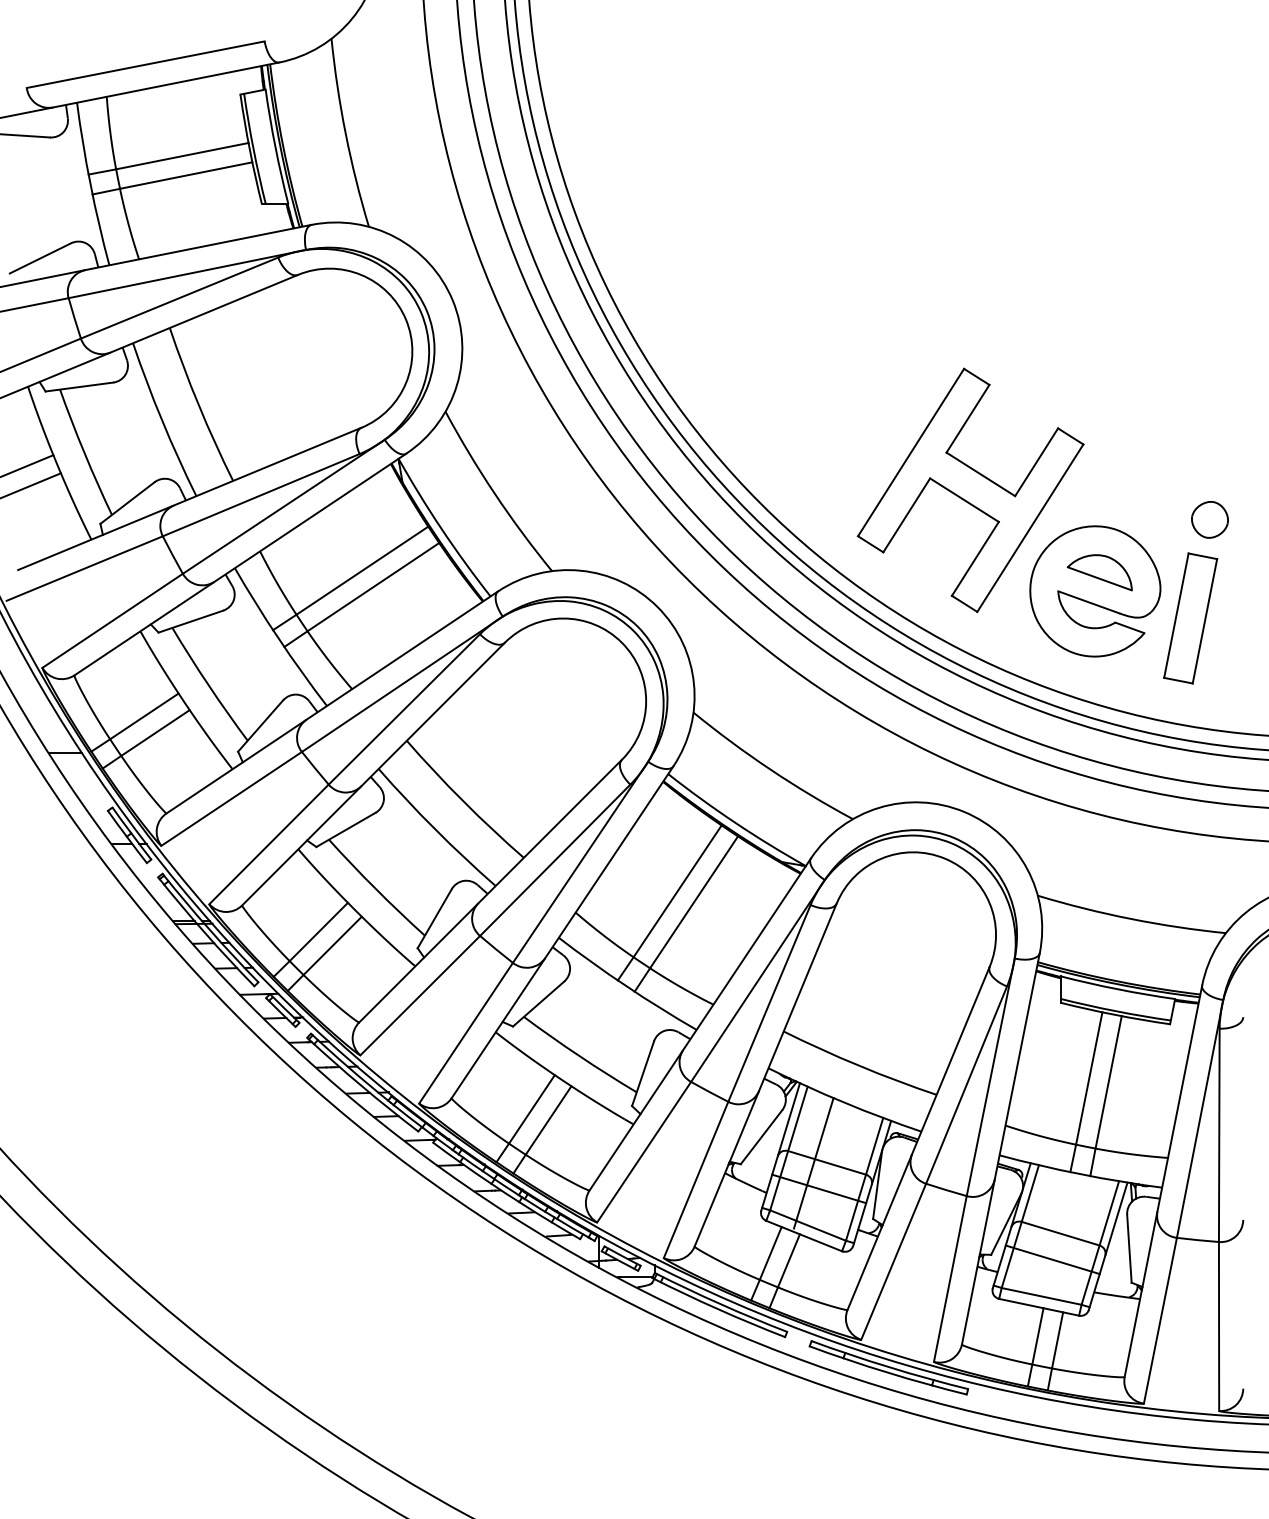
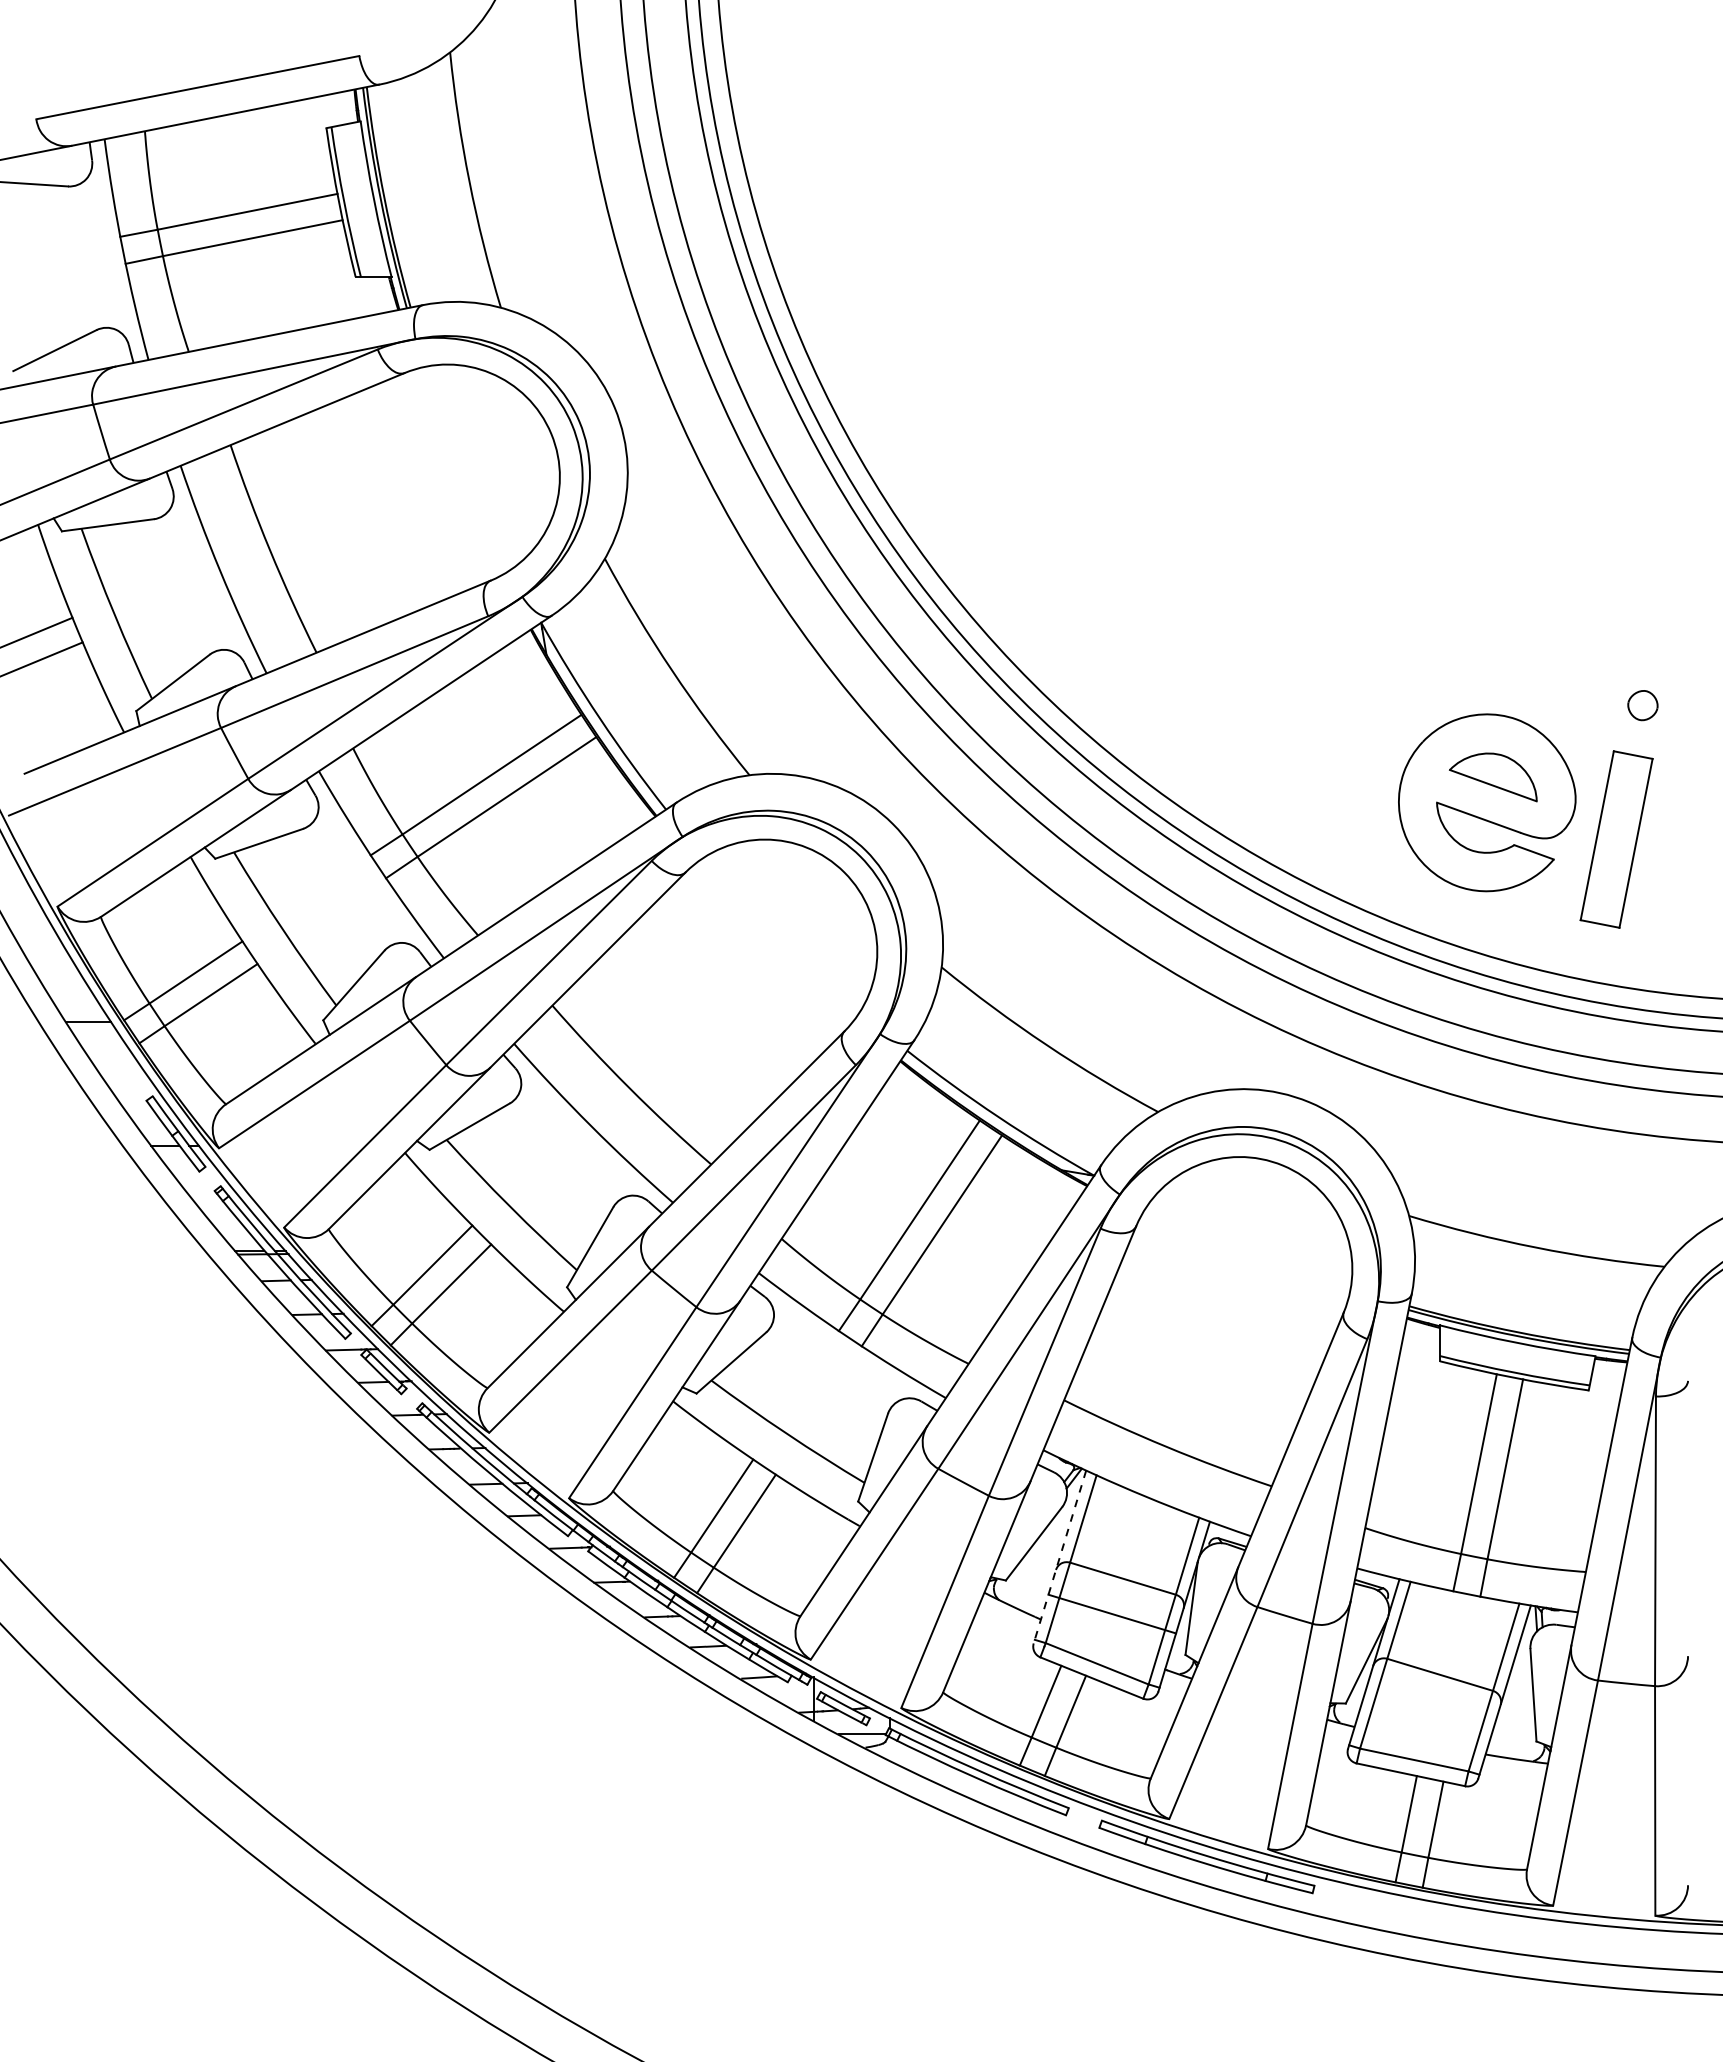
part: (970, 490) -> (1317, 665), removed
part: (1209, 519) -> (1642, 705), size x0.6
line: (780, 1147) -> (1059, 1557), solid -> dashed
line: (813, 1162) -> (1104, 1578), removed
line: (1052, 1259) -> (1429, 1709), removed

